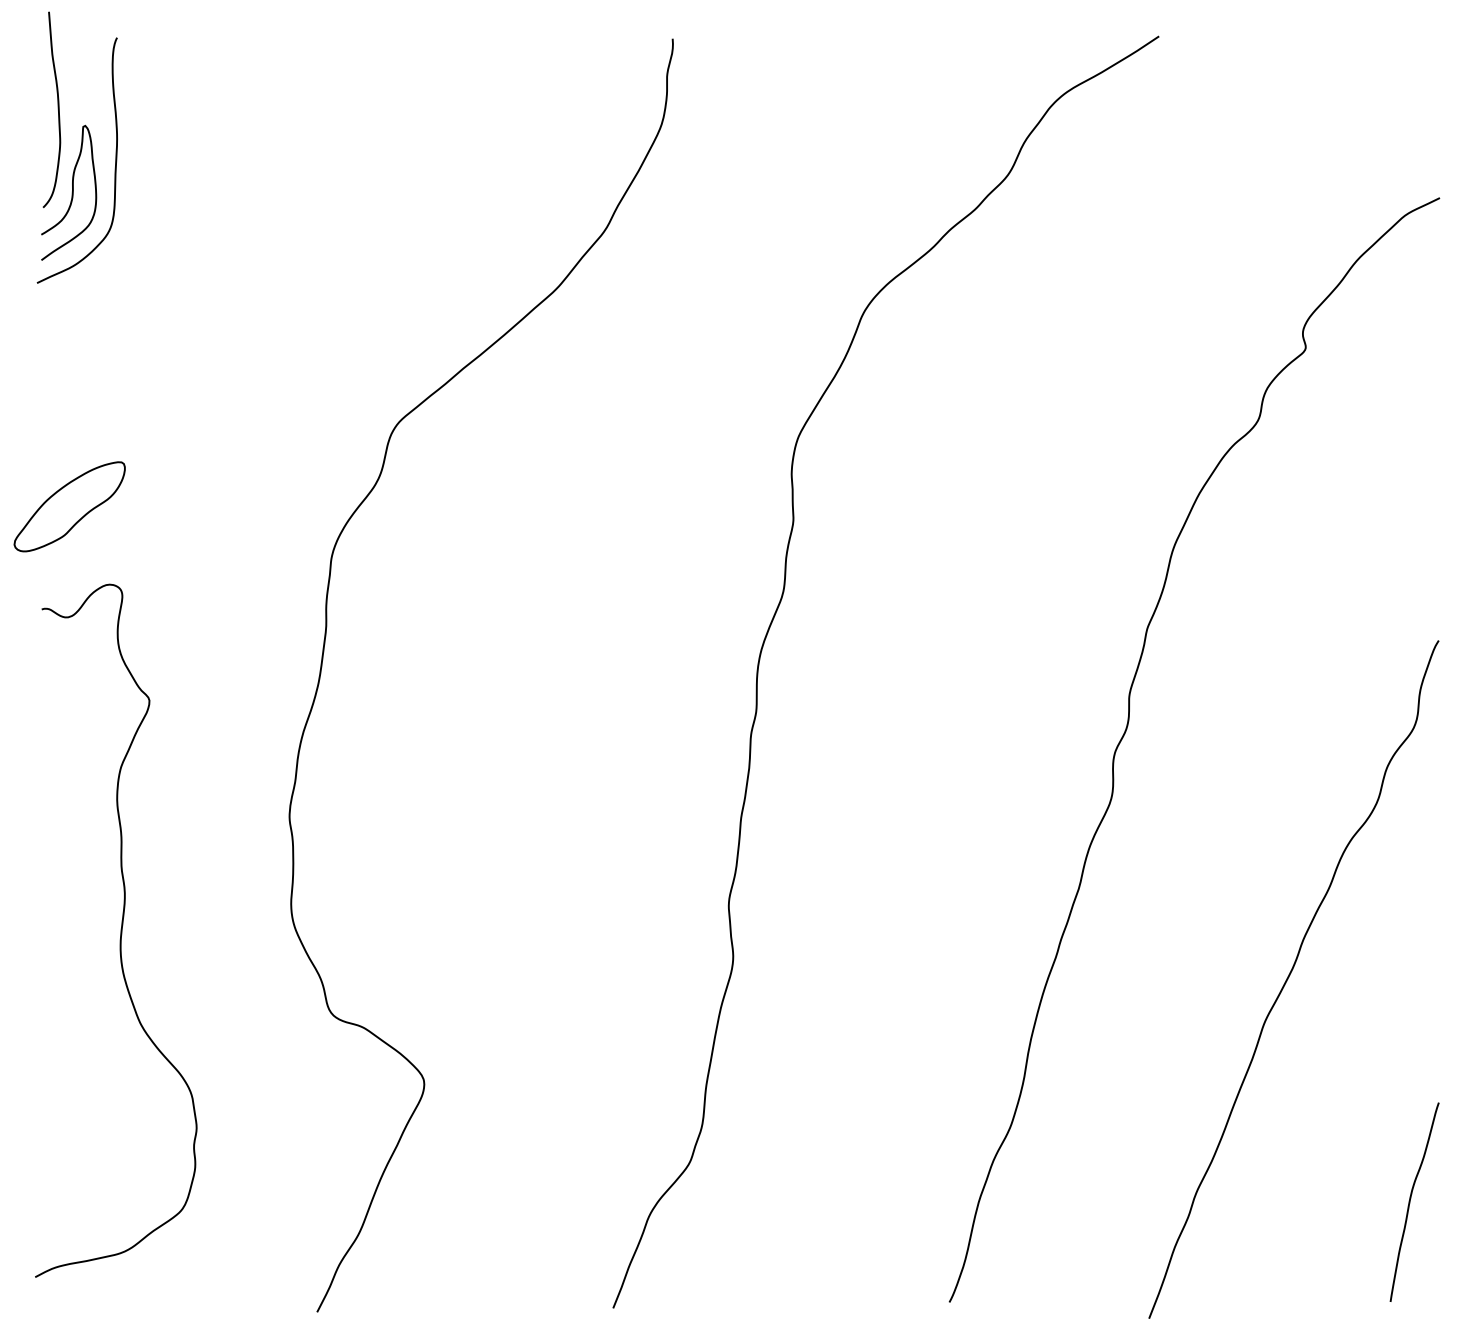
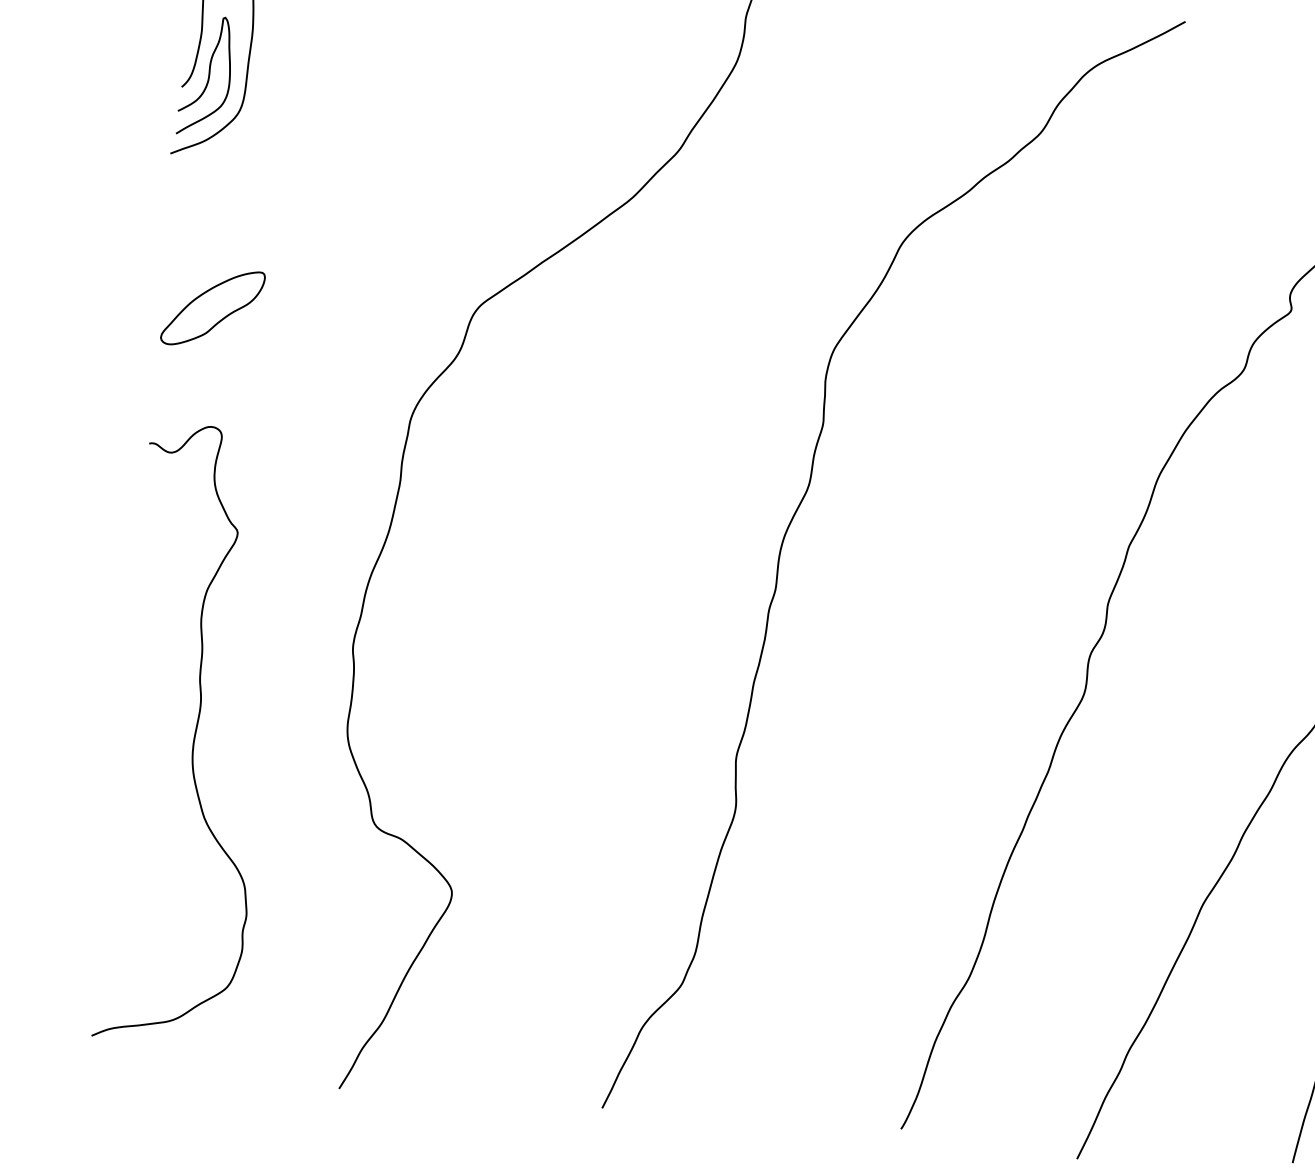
part: (69, 506) -> (212, 307), moved

